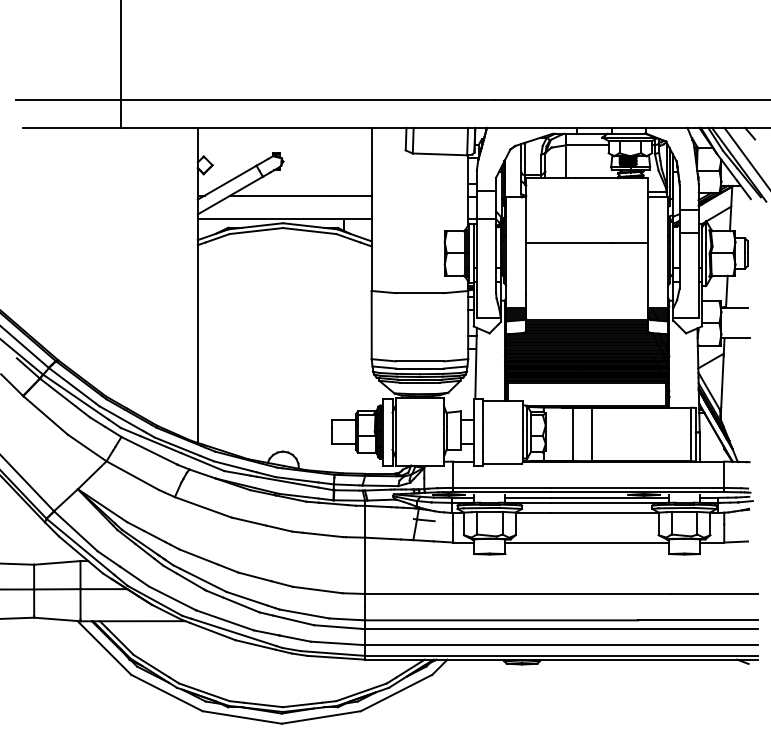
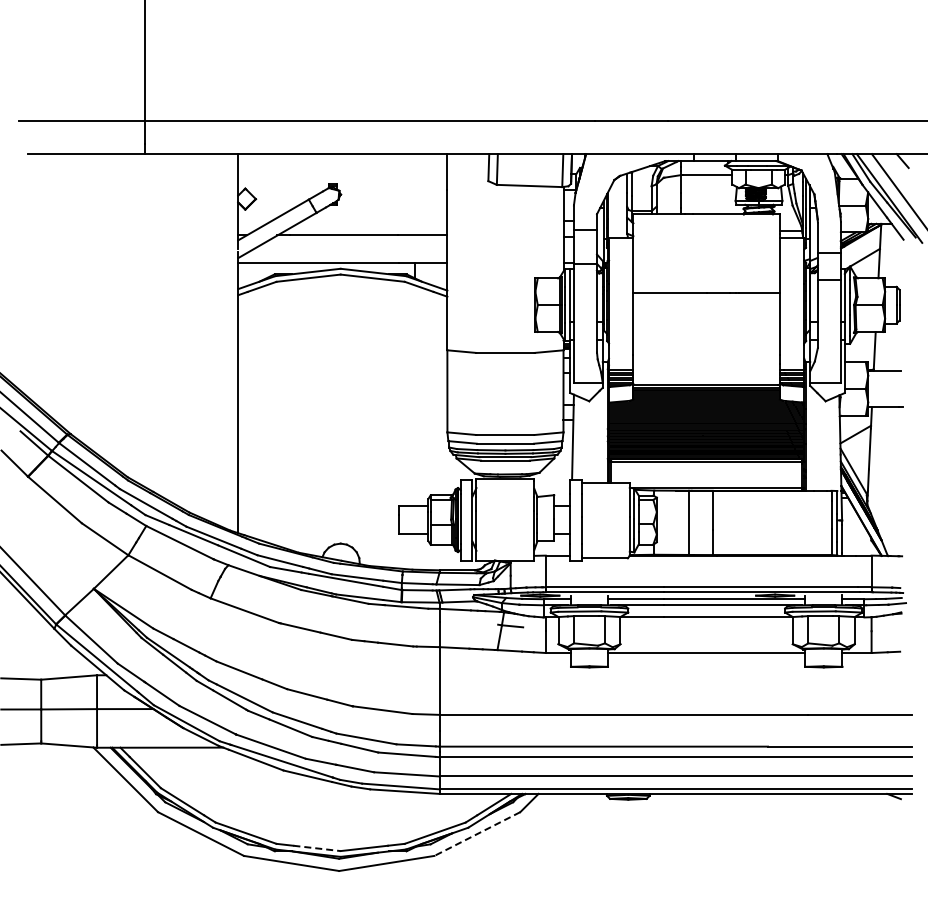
line: (395, 693) -> (476, 834), solid -> dashed
line: (263, 705) -> (317, 848), solid -> dashed

